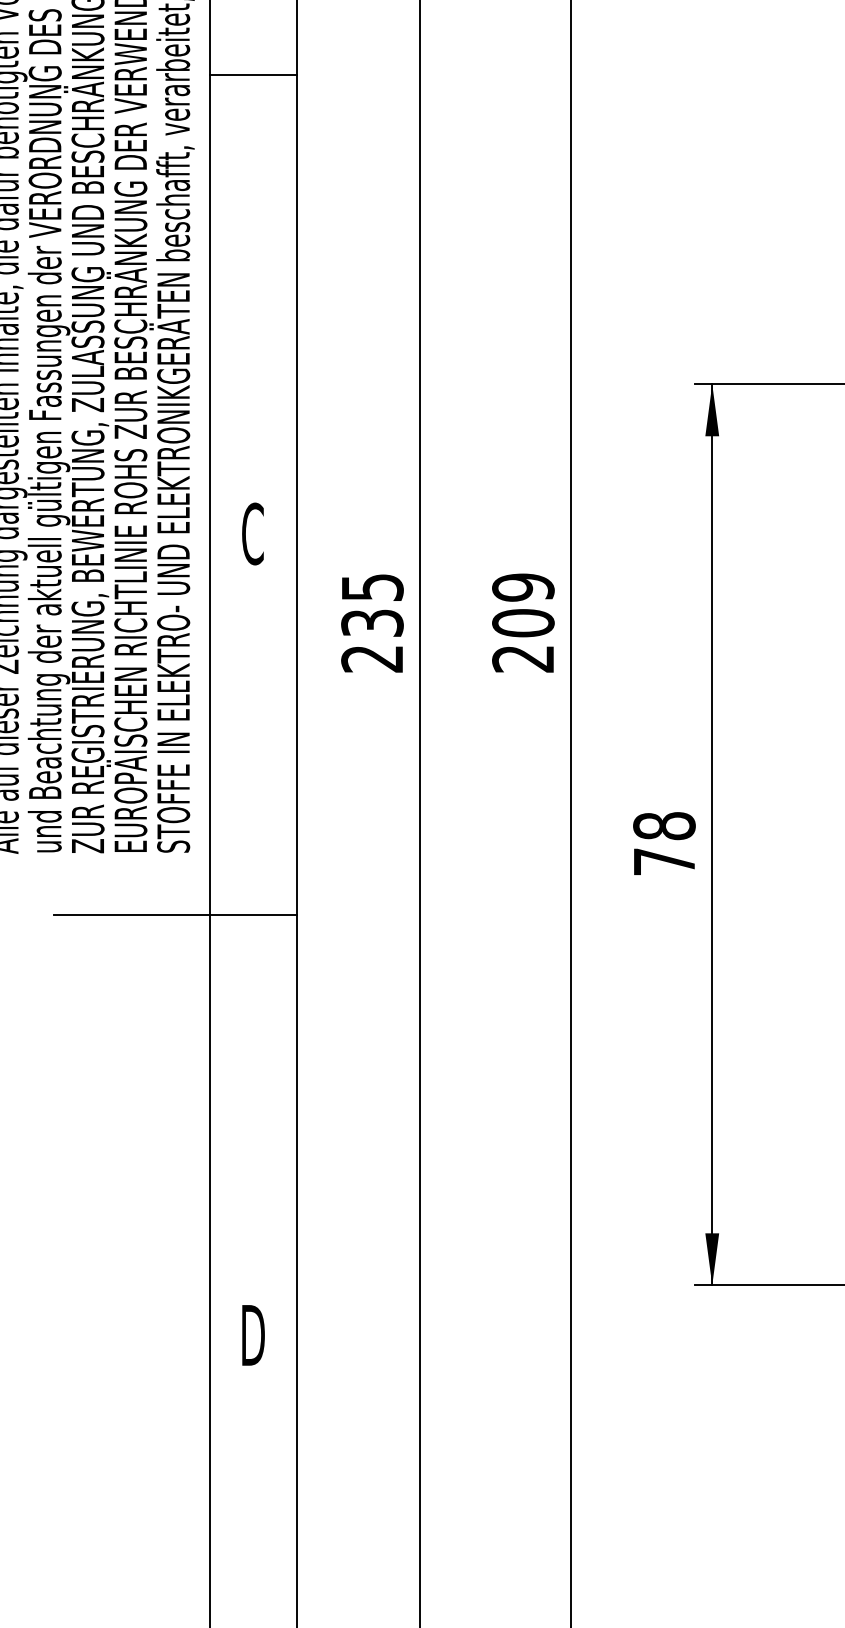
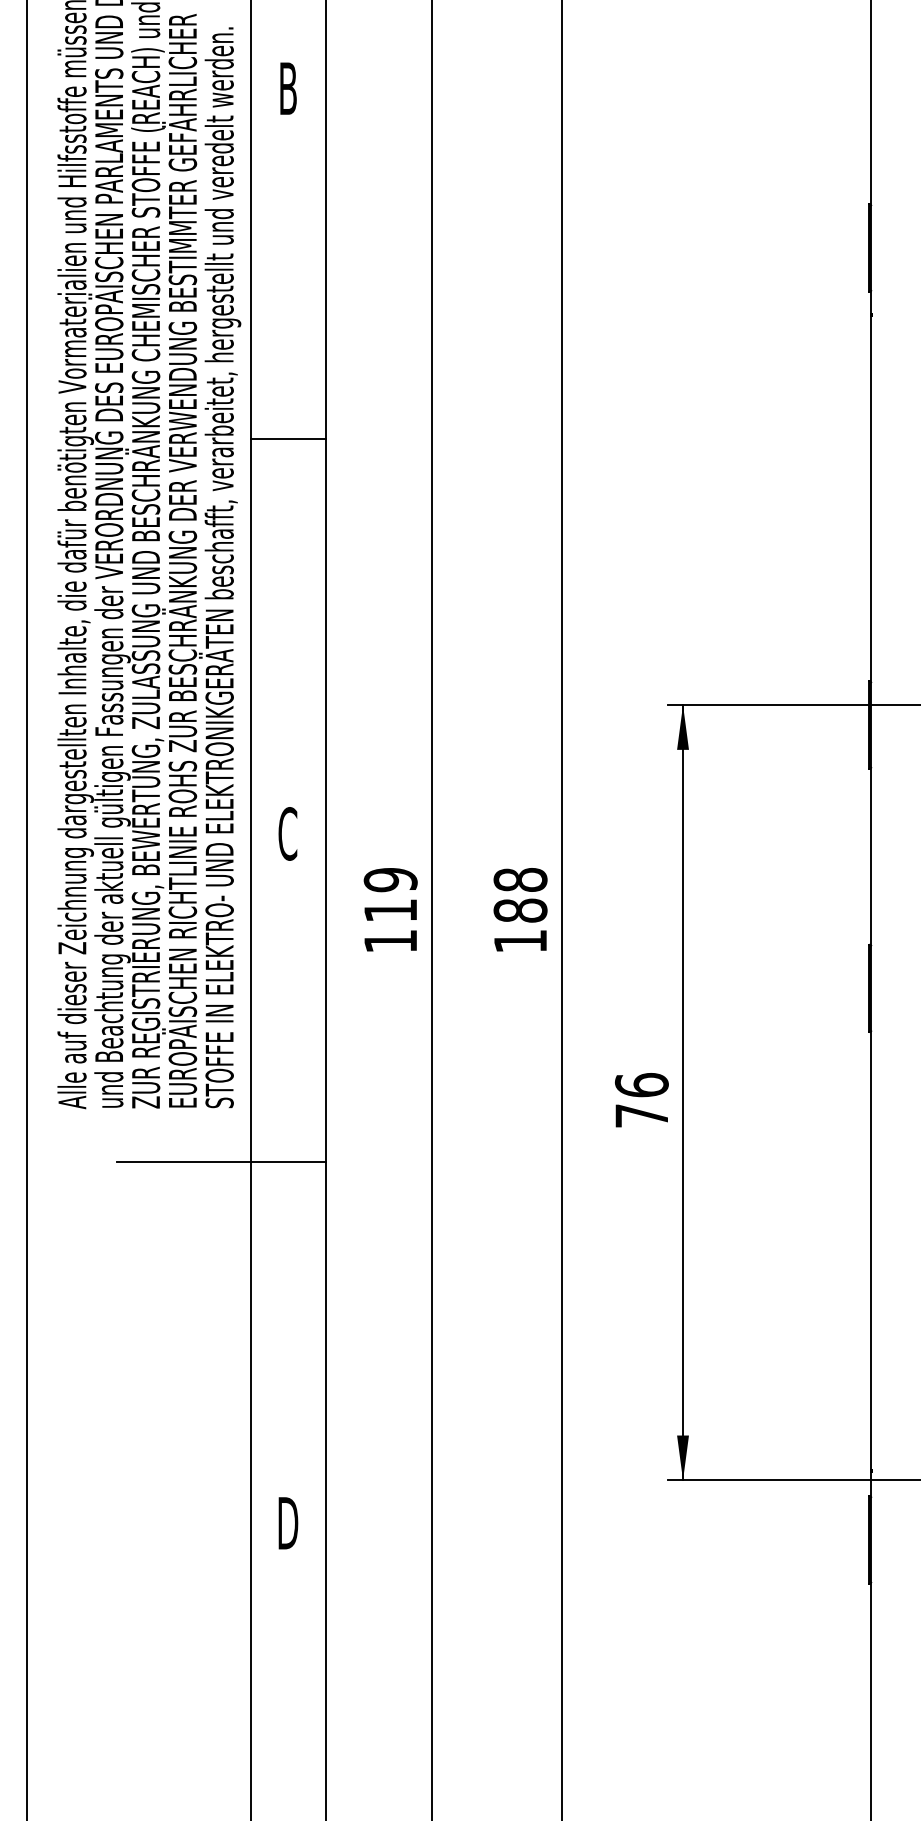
text: (372, 623) -> (390, 910), 235 -> 119
text: (523, 623) -> (520, 910), 209 -> 188
text: (663, 826) -> (641, 1085), 78 -> 76

